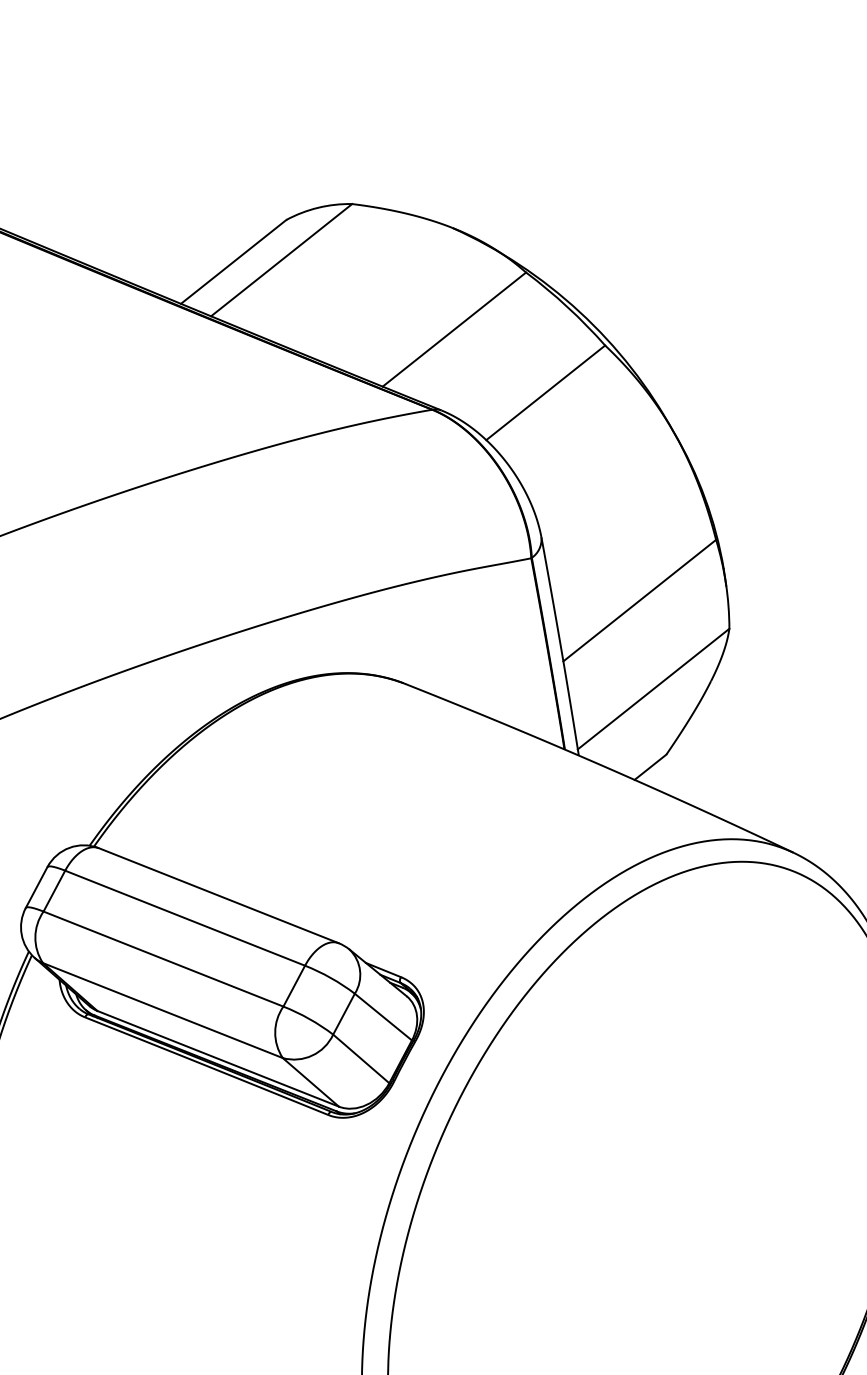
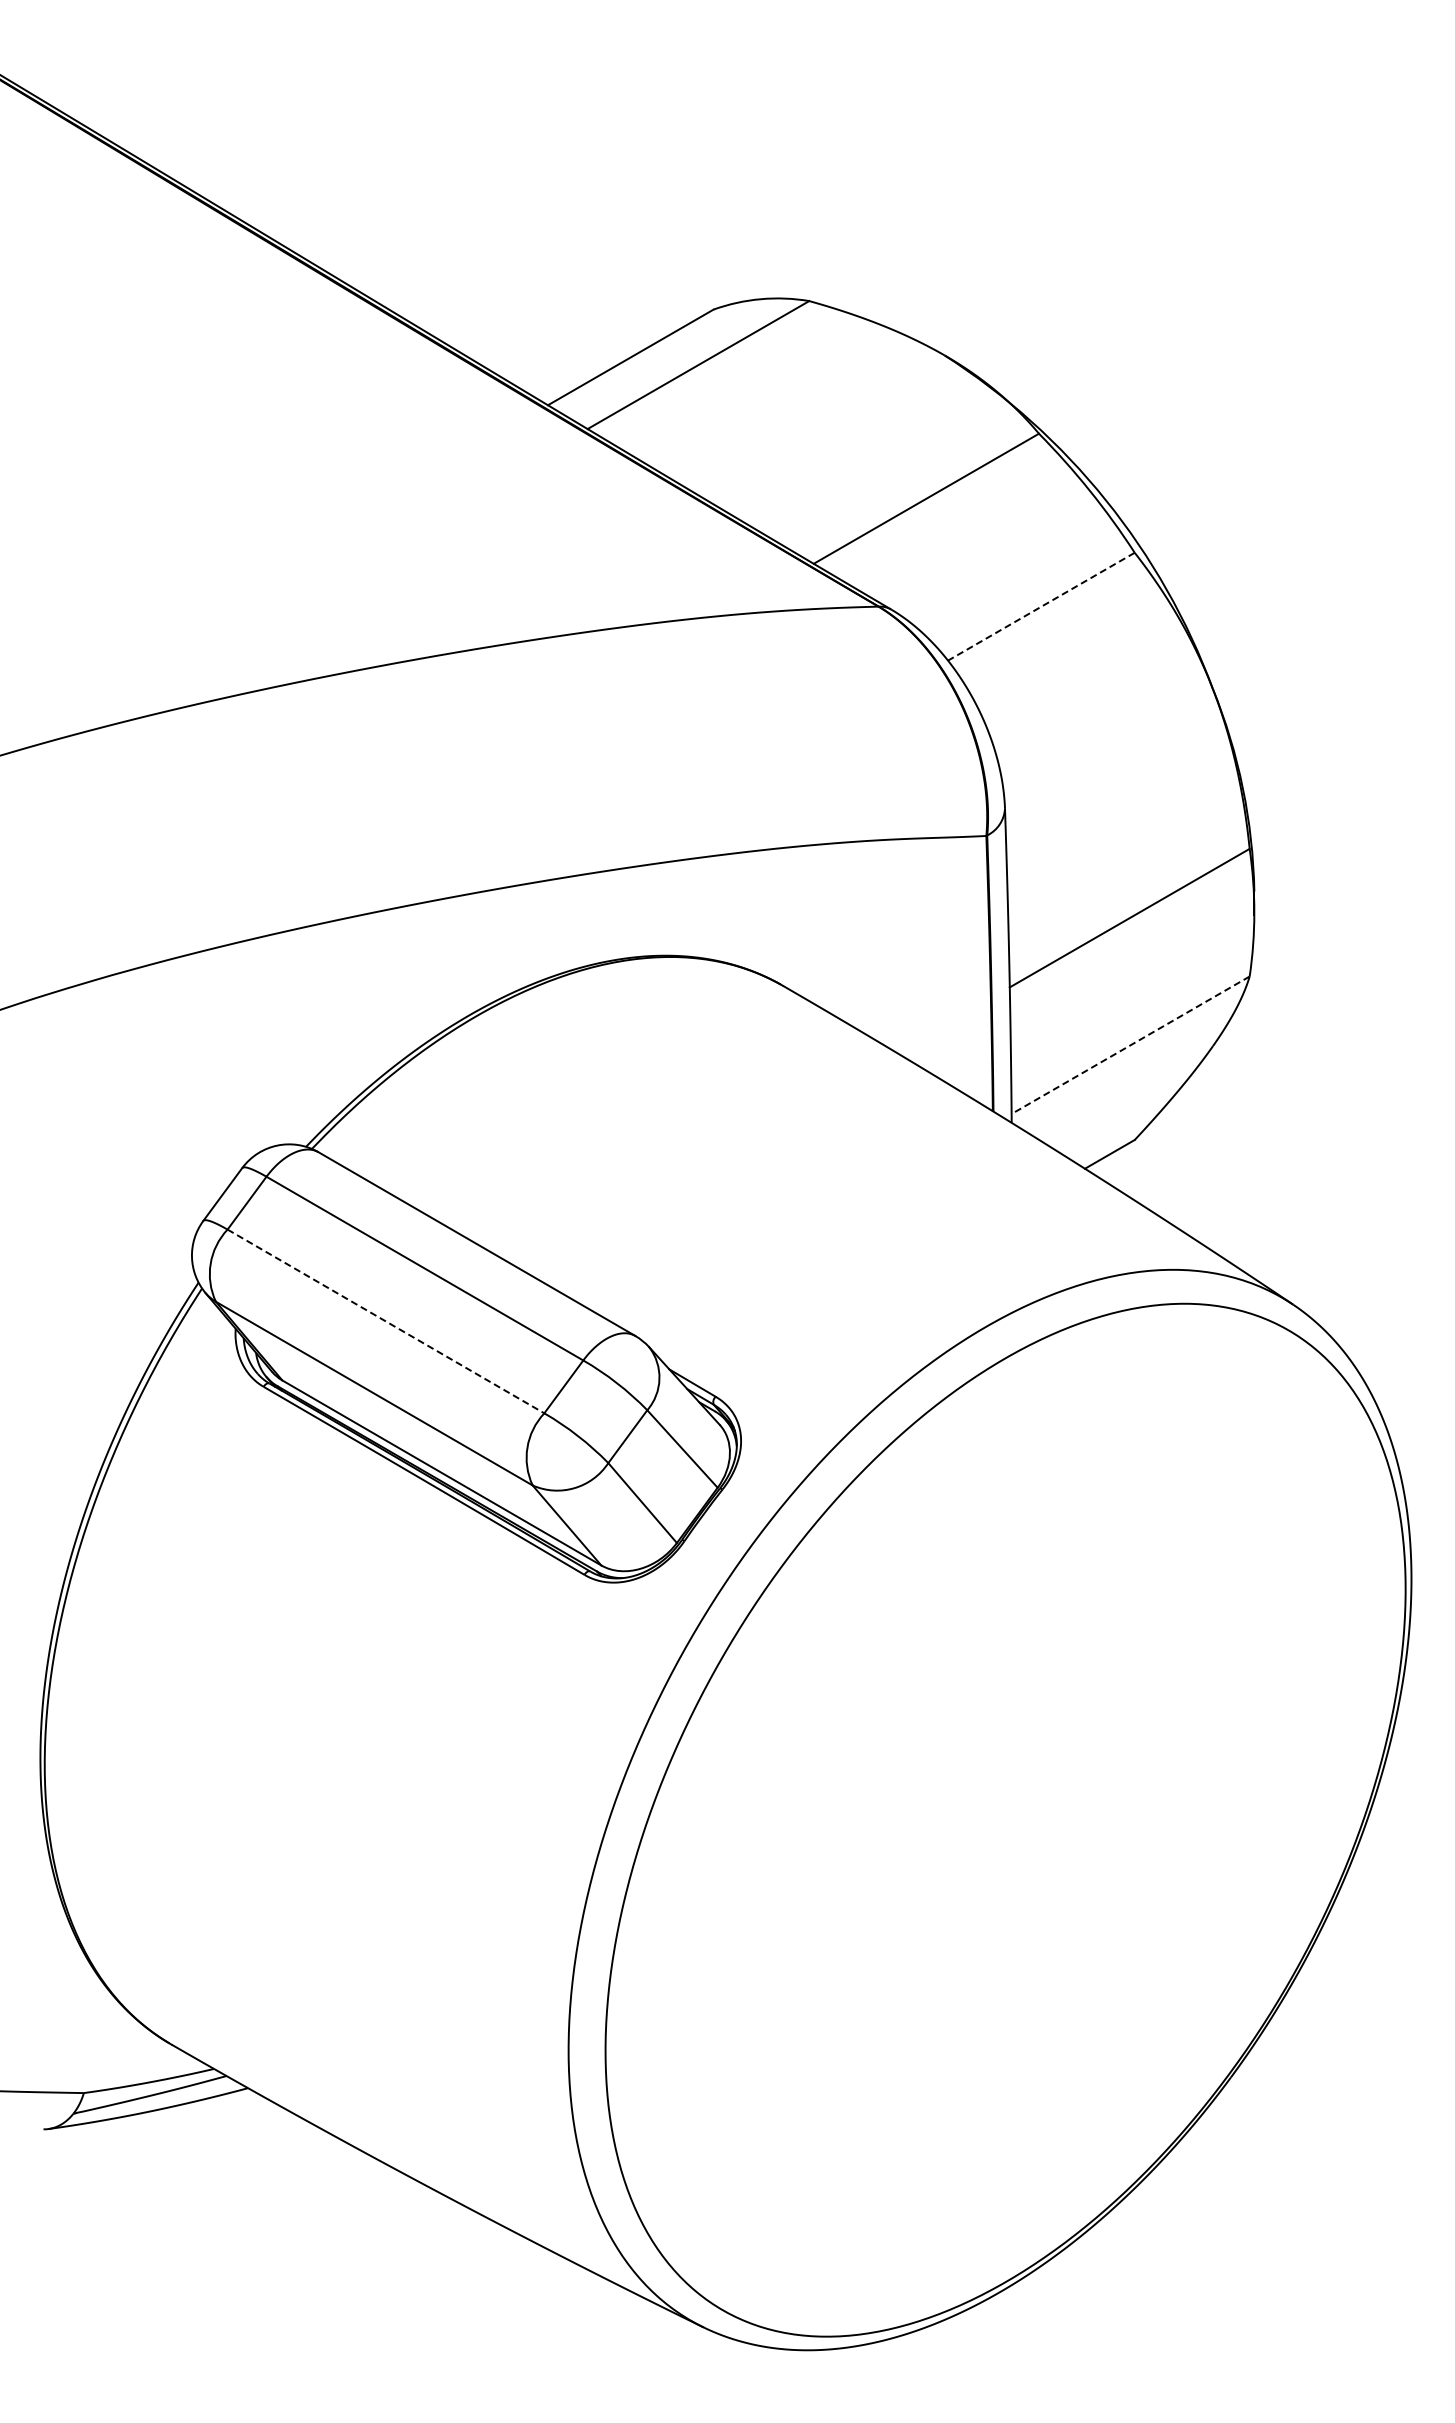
line: (545, 392) -> (1041, 606), solid -> dashed
line: (653, 689) -> (1130, 1045), solid -> dashed
line: (163, 959) -> (386, 1321), solid -> dashed

